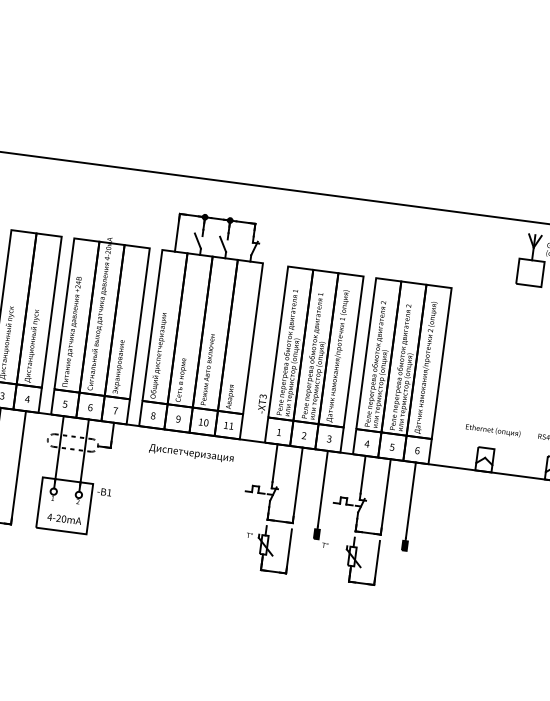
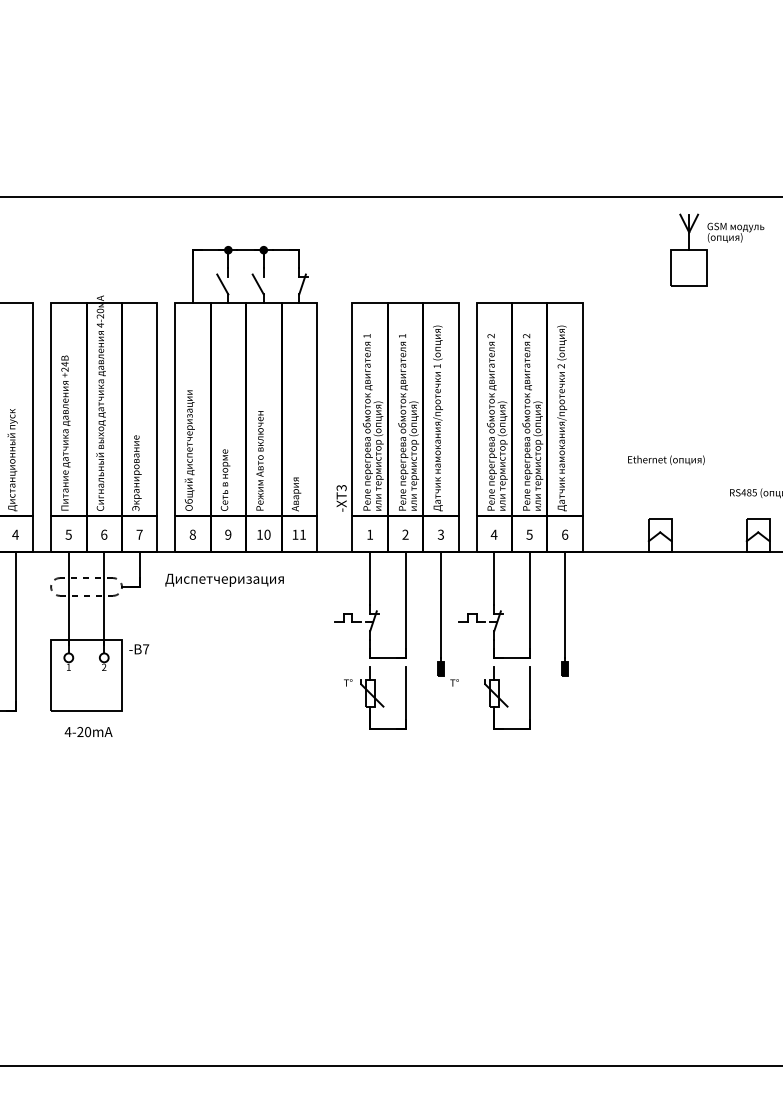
text: (493, 430) -> (666, 459), moved
text: (191, 453) -> (224, 579), moved
text: (109, 492) -> (146, 649), -B1 -> -B7
text: (64, 519) -> (88, 732), moved

